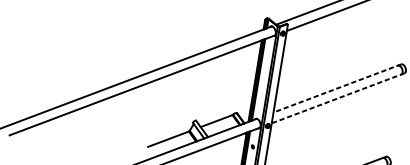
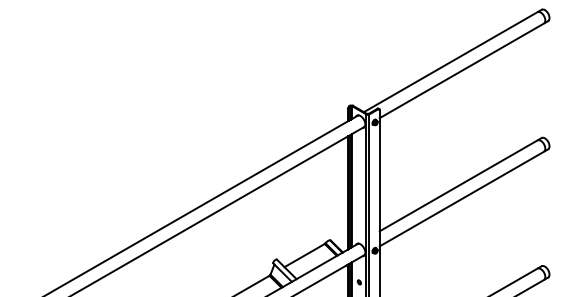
line: (337, 88) -> (460, 184), dashed -> solid
line: (337, 98) -> (463, 198), dashed -> solid

